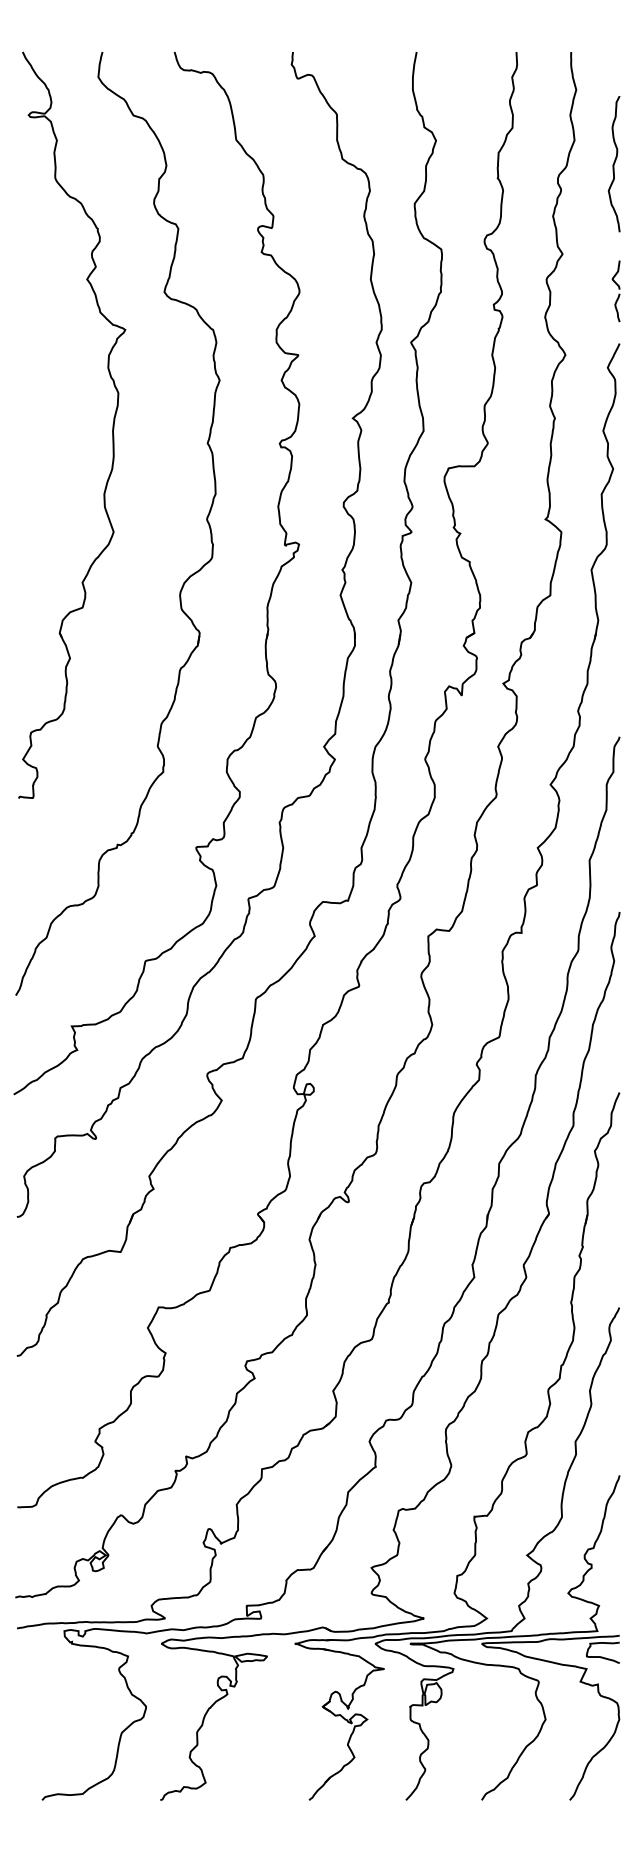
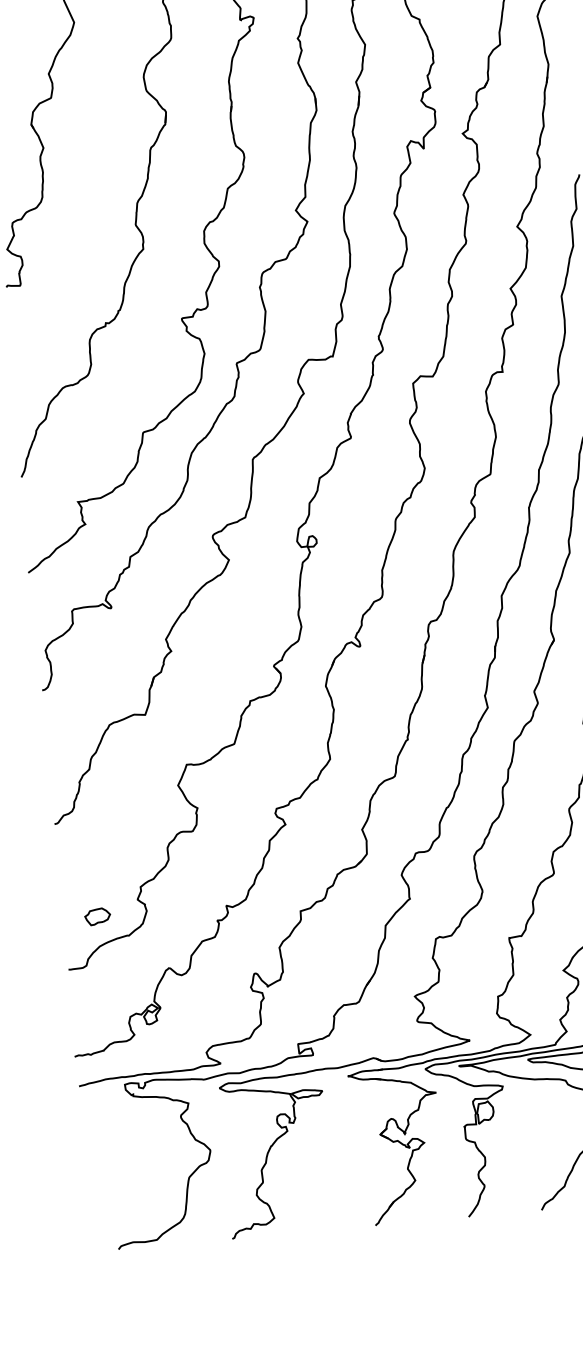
part: (52, 1455) -> (97, 916), added

